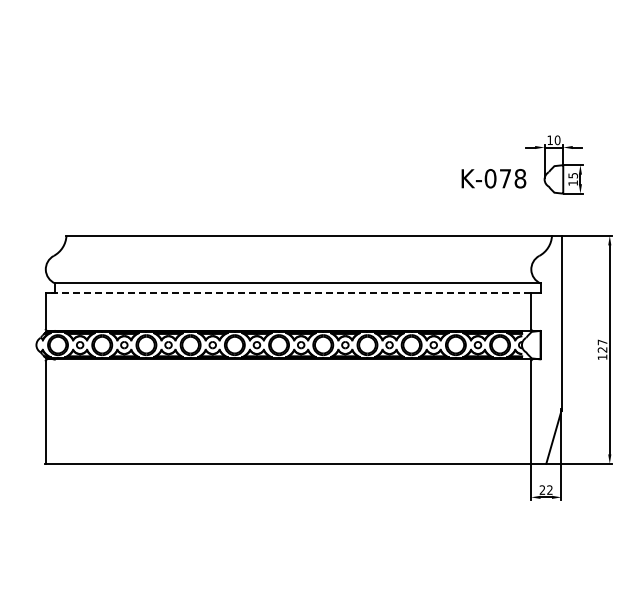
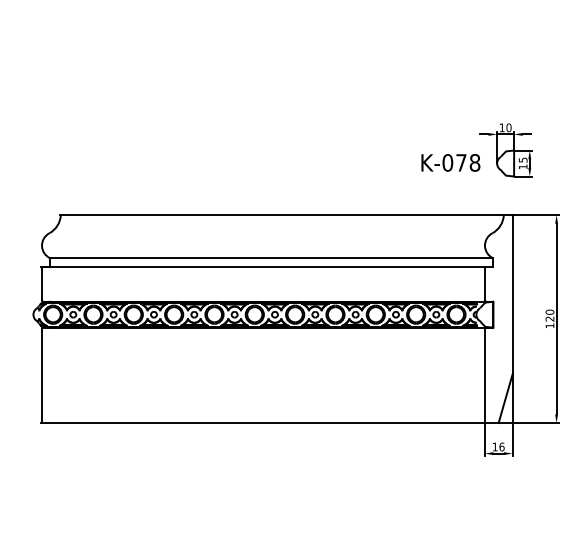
line: (288, 292) -> (263, 266), dashed -> solid
text: (602, 342) -> (549, 312), 127 -> 120
text: (545, 489) -> (497, 446), 22 -> 16

